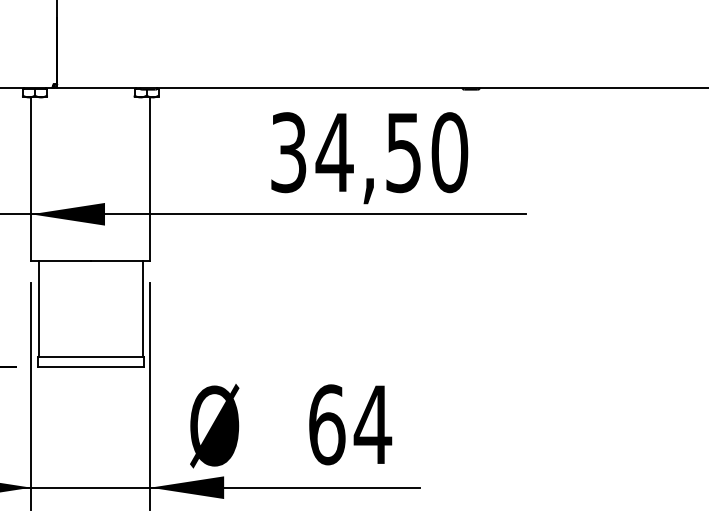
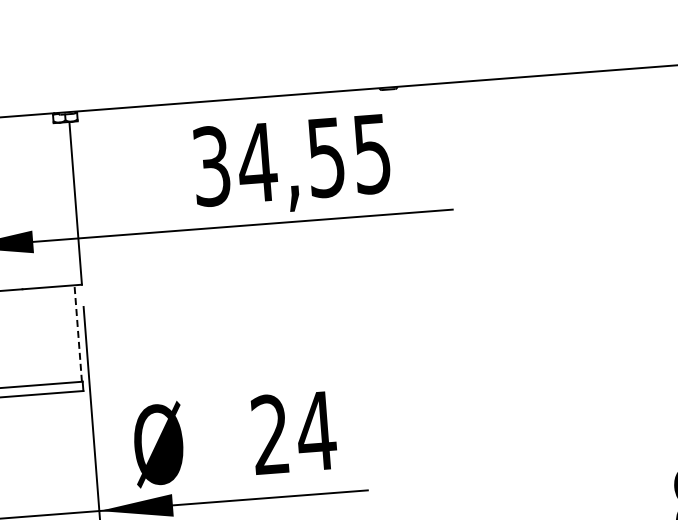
text: (449, 152) -> (371, 153), 34,50 -> 34,55
line: (142, 308) -> (77, 332), solid -> dashed
text: (327, 424) -> (271, 434), 64 -> 24

